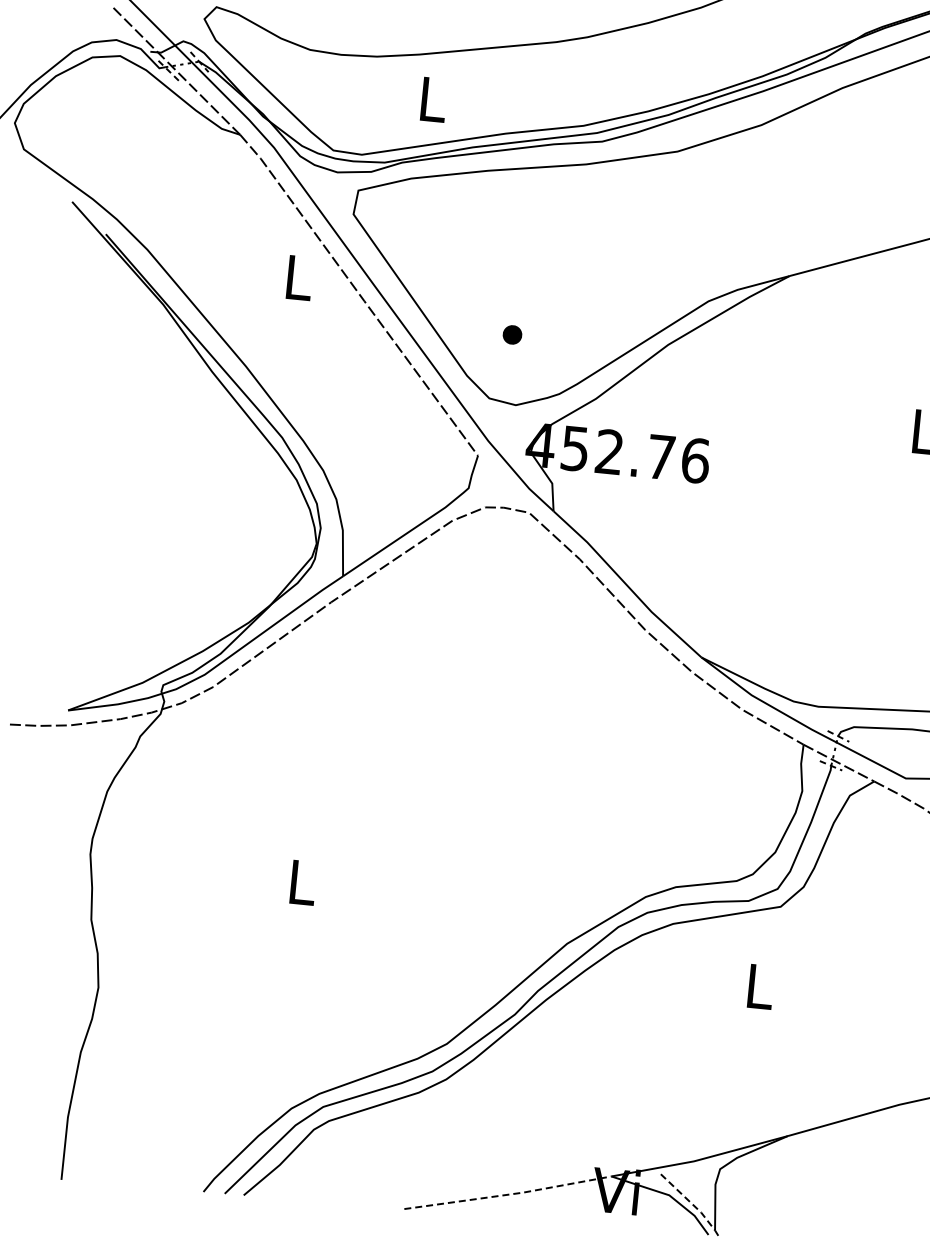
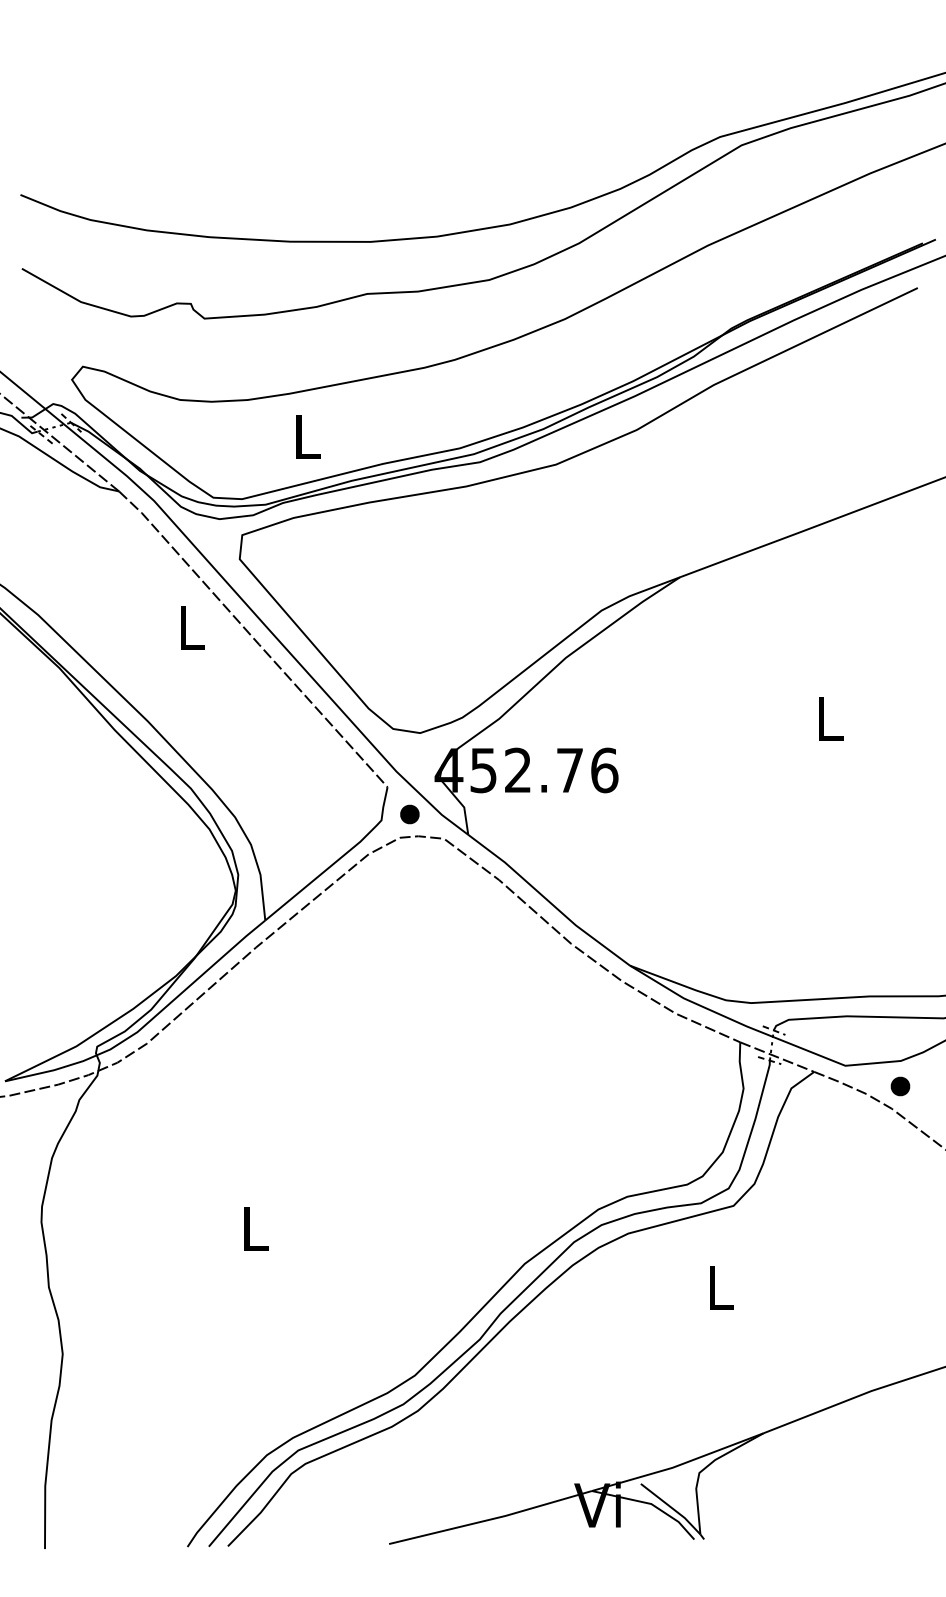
part: (512, 334) -> (409, 814), moved
line: (508, 1194) -> (491, 1519), dashed -> solid
line: (689, 1201) -> (672, 1508), dashed -> solid

